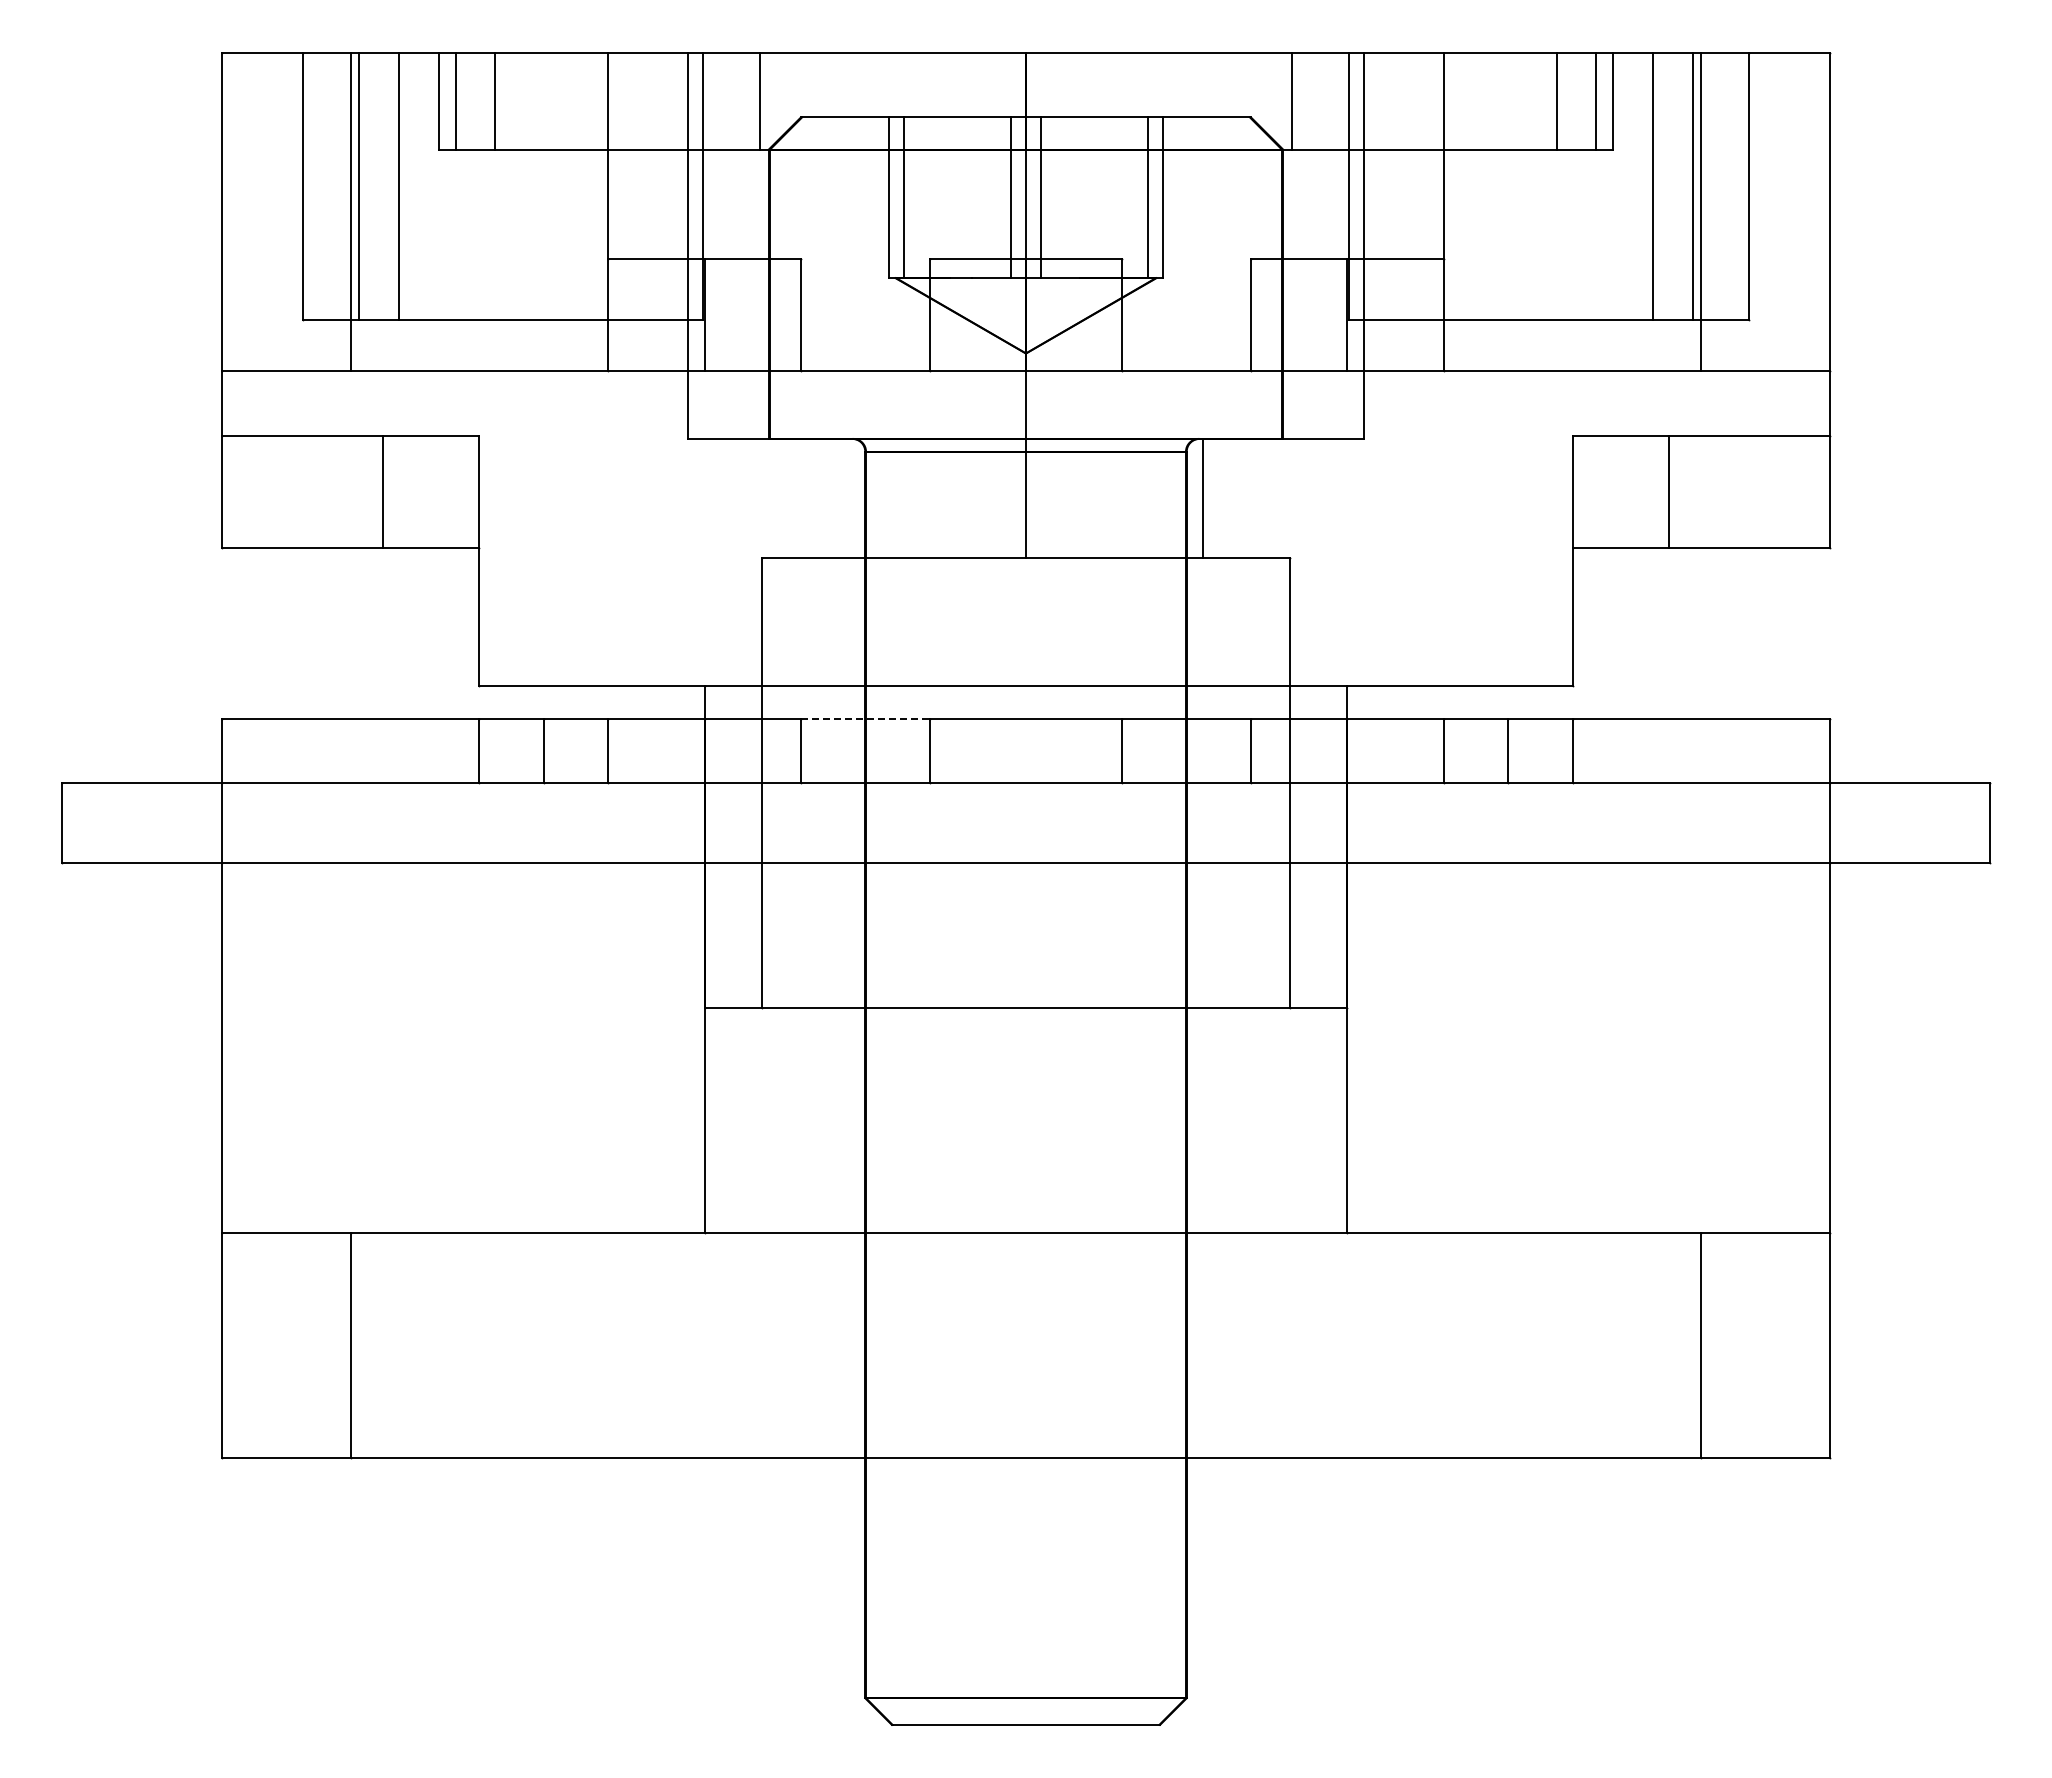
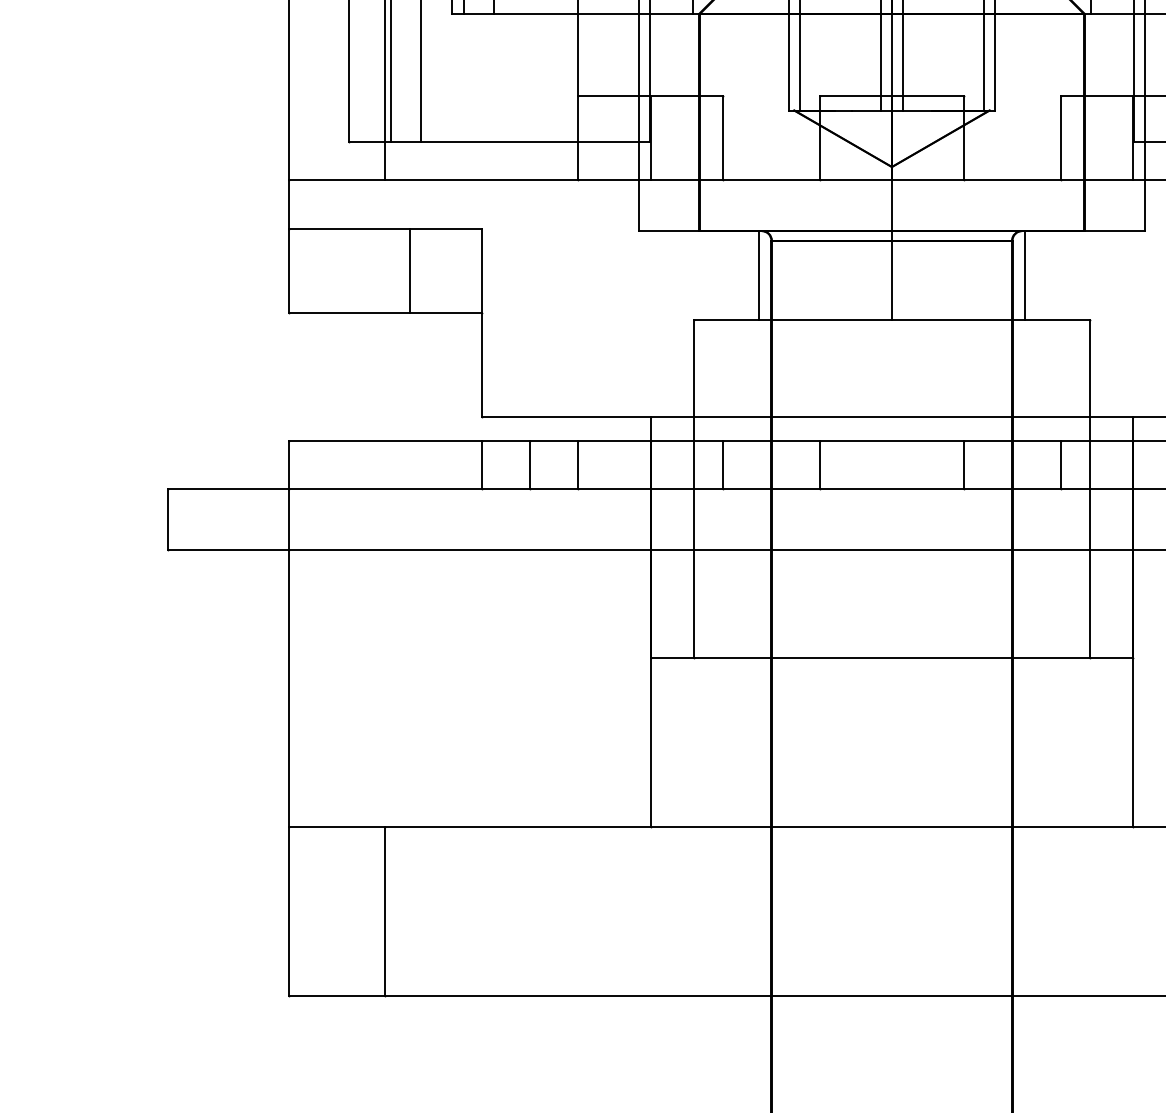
line: (849, 497) -> (759, 275), added
line: (865, 718) -> (771, 440), dashed -> solid

